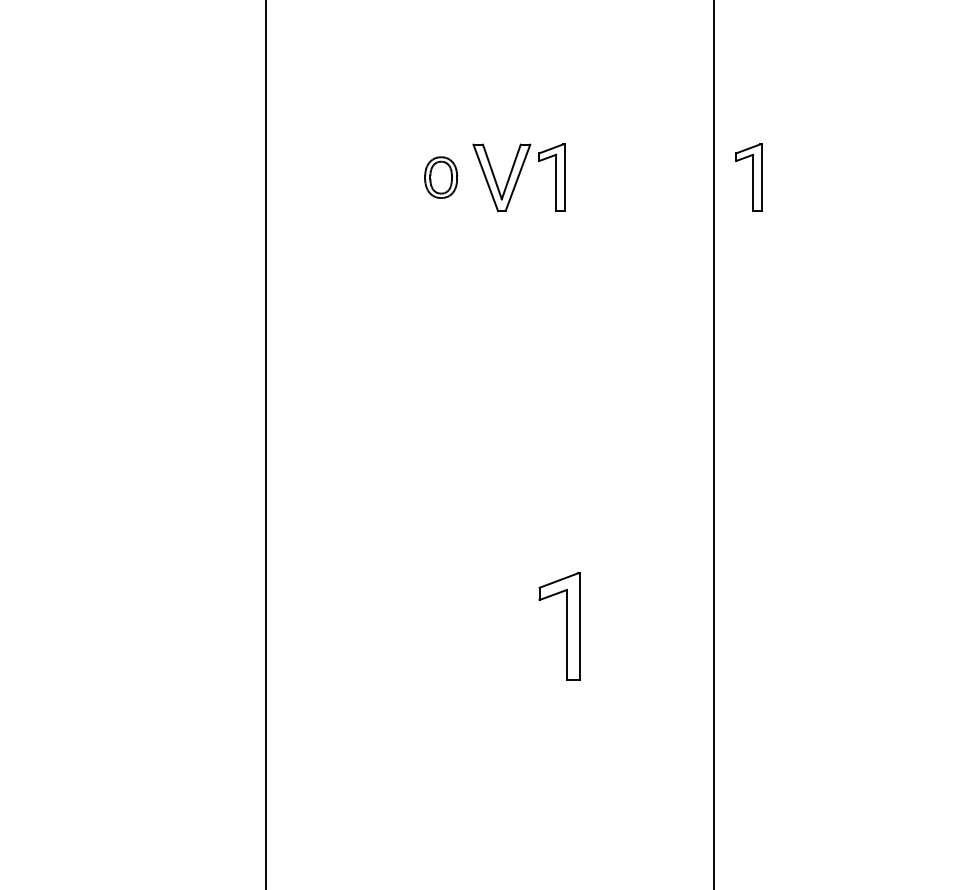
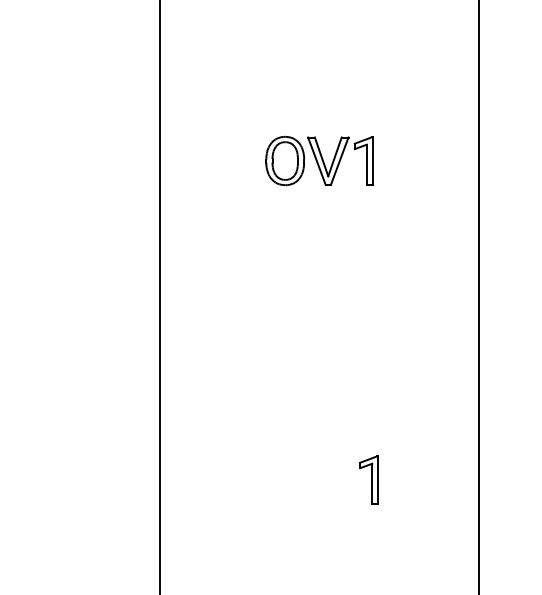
part: (440, 177) -> (284, 160), size x1.67
part: (748, 177) -> (503, 160), removed
part: (558, 626) -> (368, 479), size x0.62

